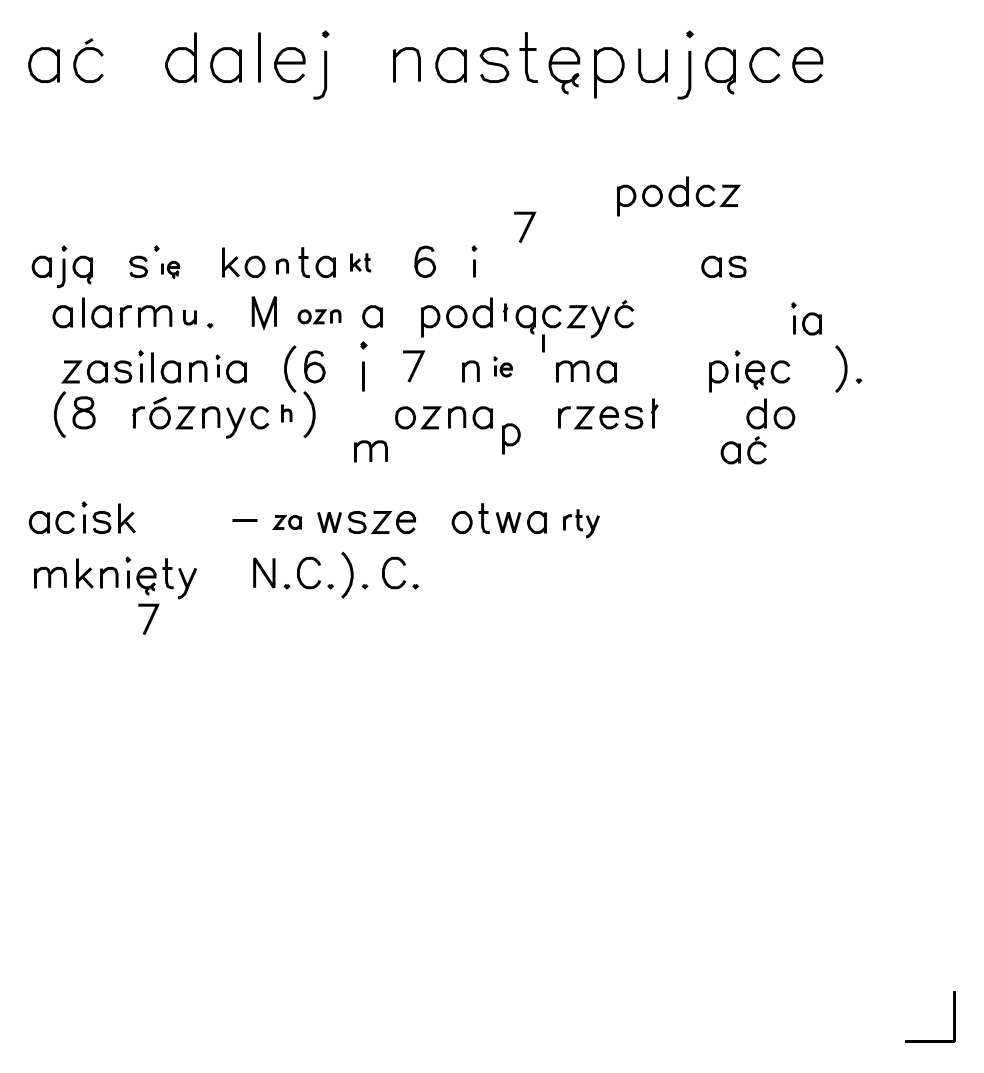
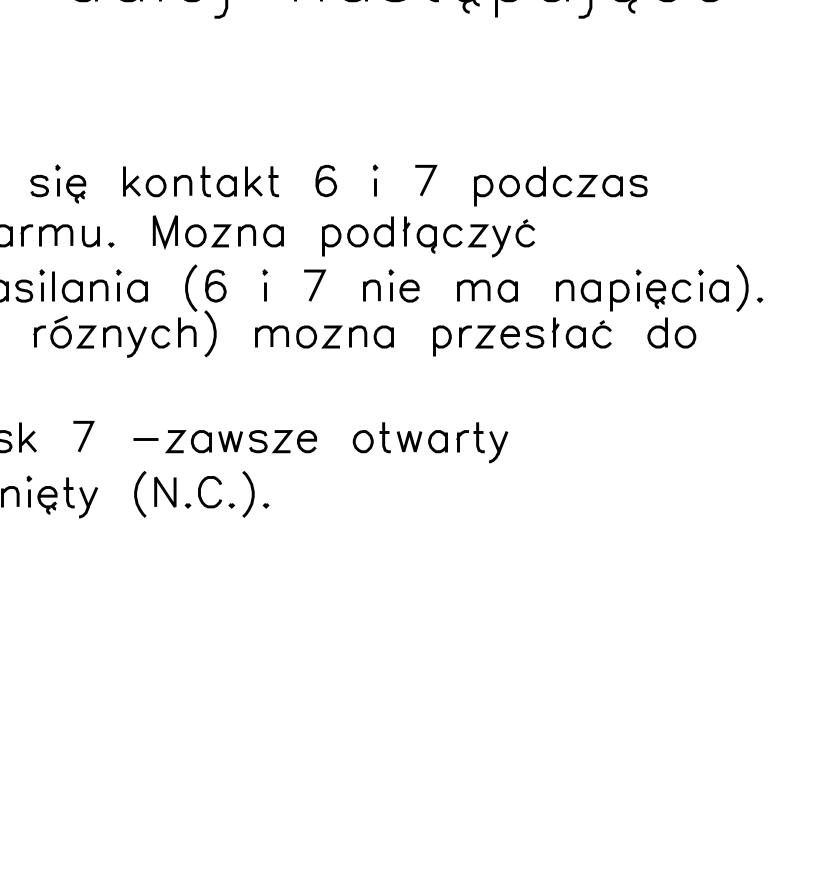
part: (678, 196) -> (535, 186), moved
line: (526, 226) -> (427, 179), moved
part: (360, 262) -> (261, 181), size x1.67
part: (282, 266) -> (183, 185), size x1.43
part: (170, 269) -> (71, 188), size x1.67
part: (505, 312) -> (406, 231), size x1.67
part: (319, 316) -> (220, 235), size x1.67
part: (189, 317) -> (90, 236), size x1.43
part: (806, 318) -> (713, 285), moved
line: (543, 343) -> (444, 262), removed
part: (217, 366) -> (118, 285), size x1.43
part: (363, 366) -> (264, 285), size x0.62
part: (502, 366) -> (403, 285), size x1.67
part: (677, 371) -> (578, 290), added
part: (286, 413) -> (187, 332), size x1.67
part: (511, 438) -> (442, 340), moved
part: (743, 450) -> (588, 334), moved
part: (370, 451) -> (271, 336), moved
part: (286, 522) -> (187, 441), size x1.67
part: (581, 523) -> (482, 442), size x1.43
part: (403, 565) -> (304, 484), removed
curve: (236, 572) -> (137, 491), added
line: (149, 618) -> (84, 435), moved

